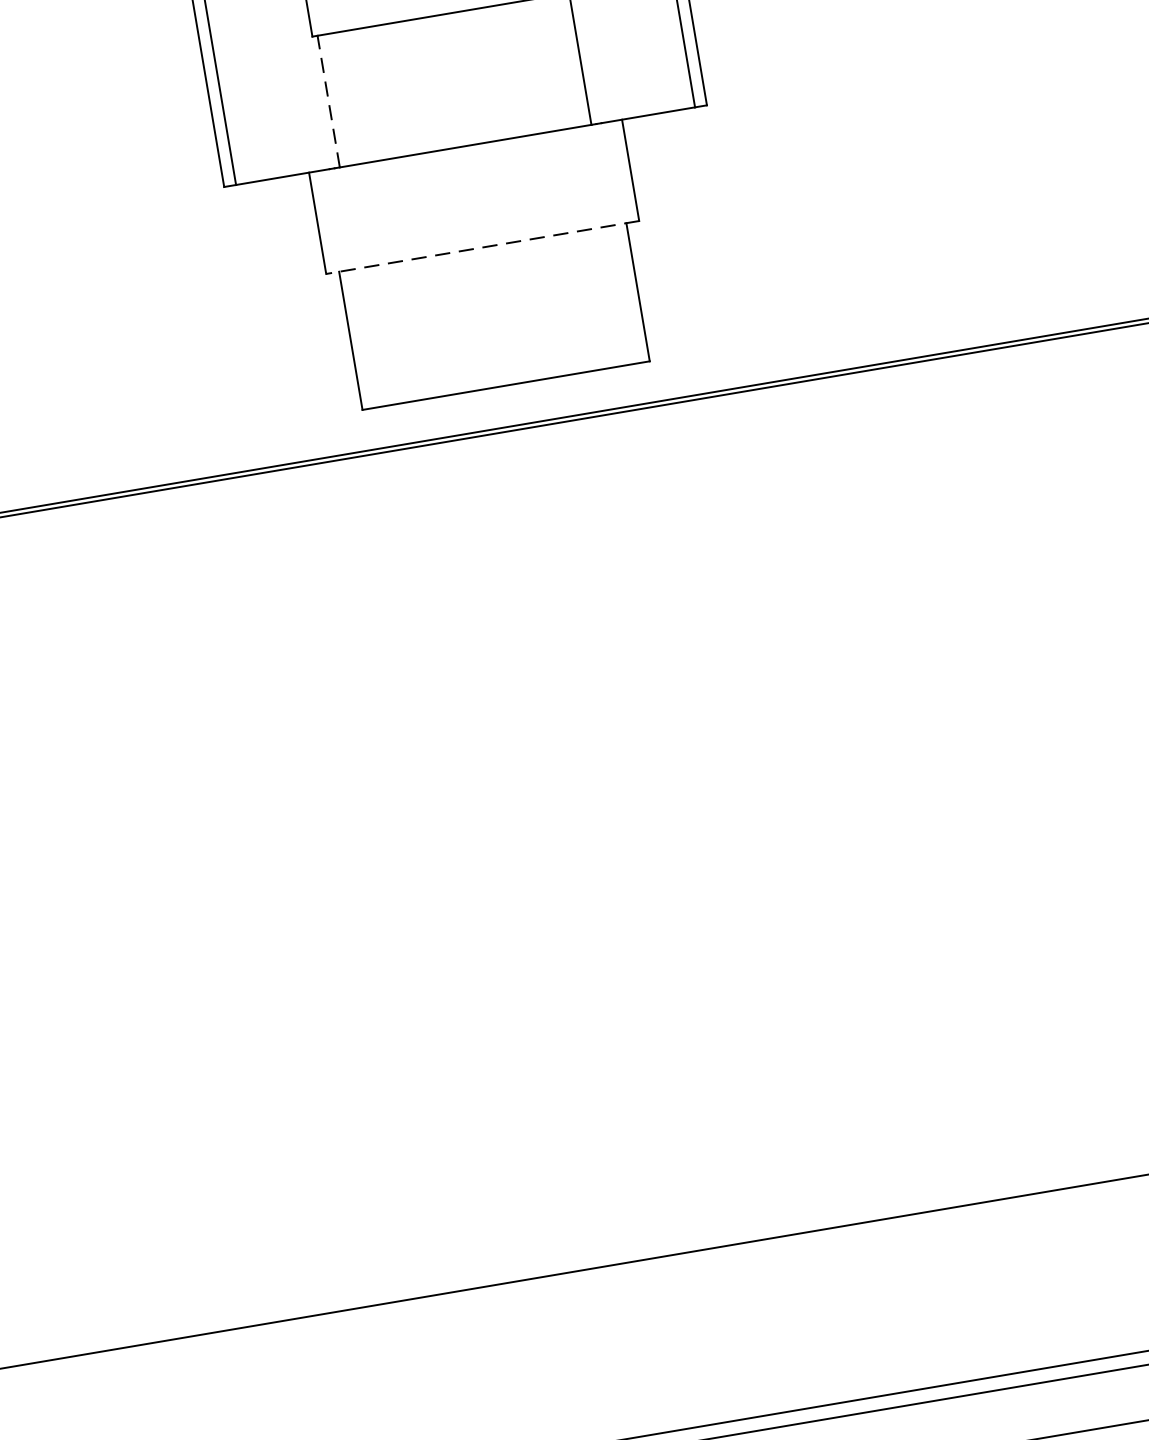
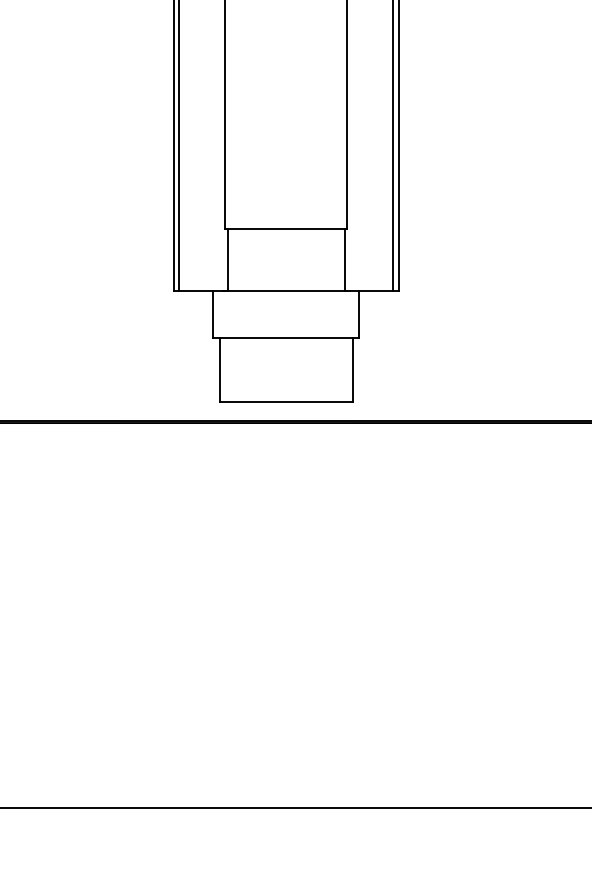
line: (328, 102) -> (227, 260), dashed -> solid
line: (482, 246) -> (286, 337), dashed -> solid

